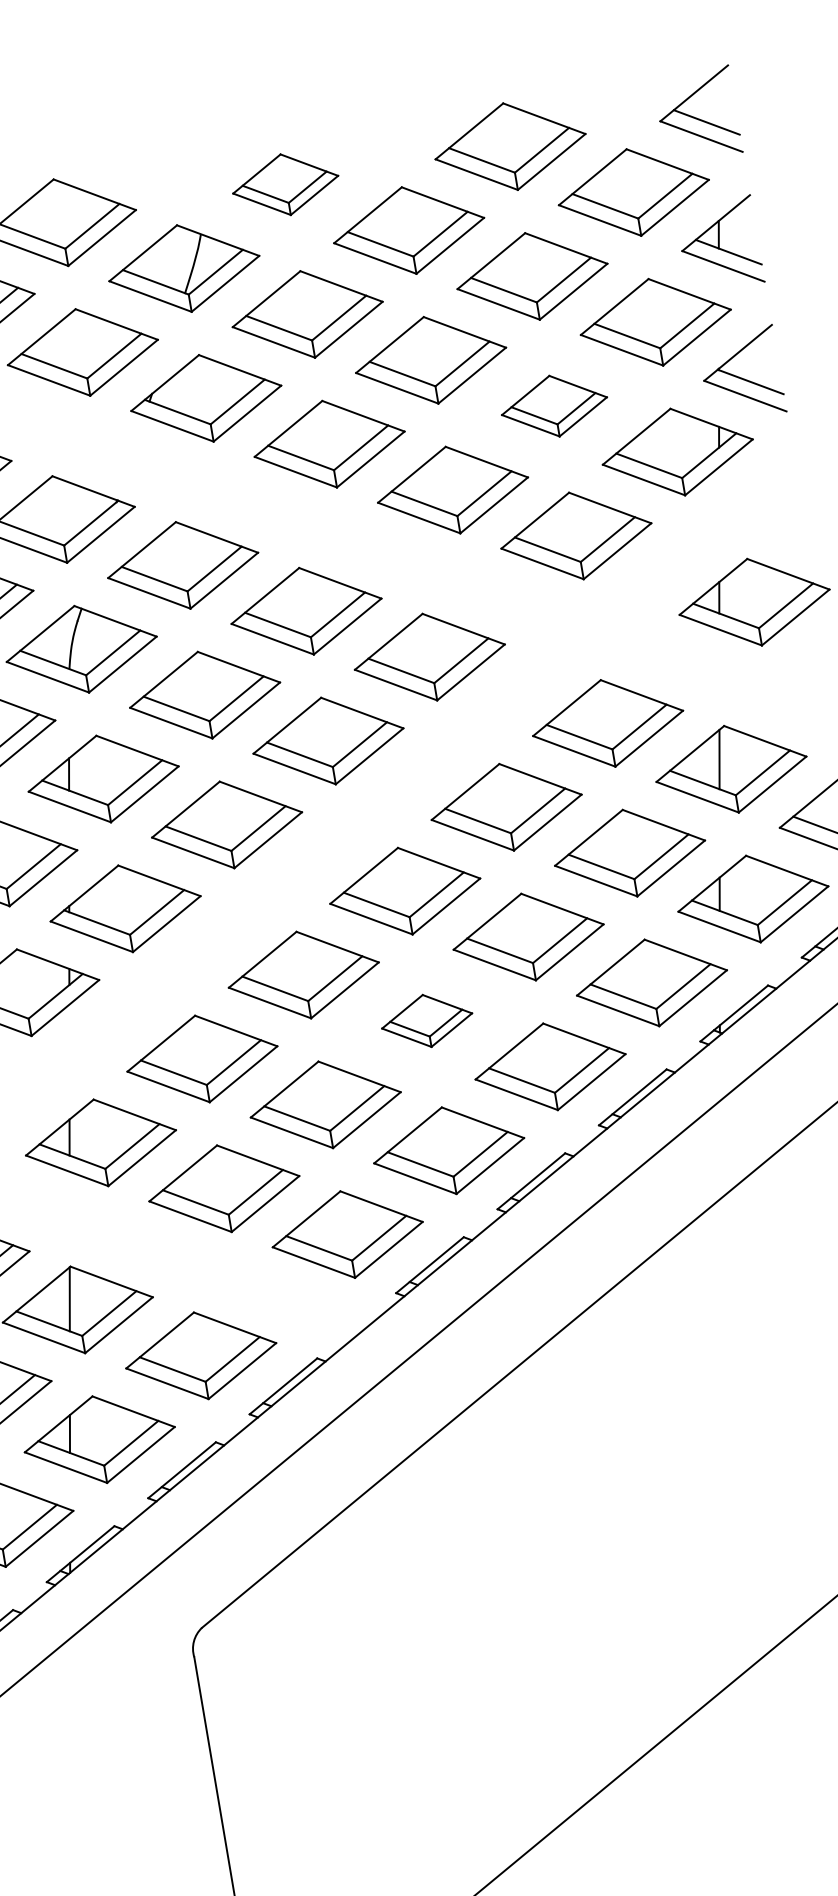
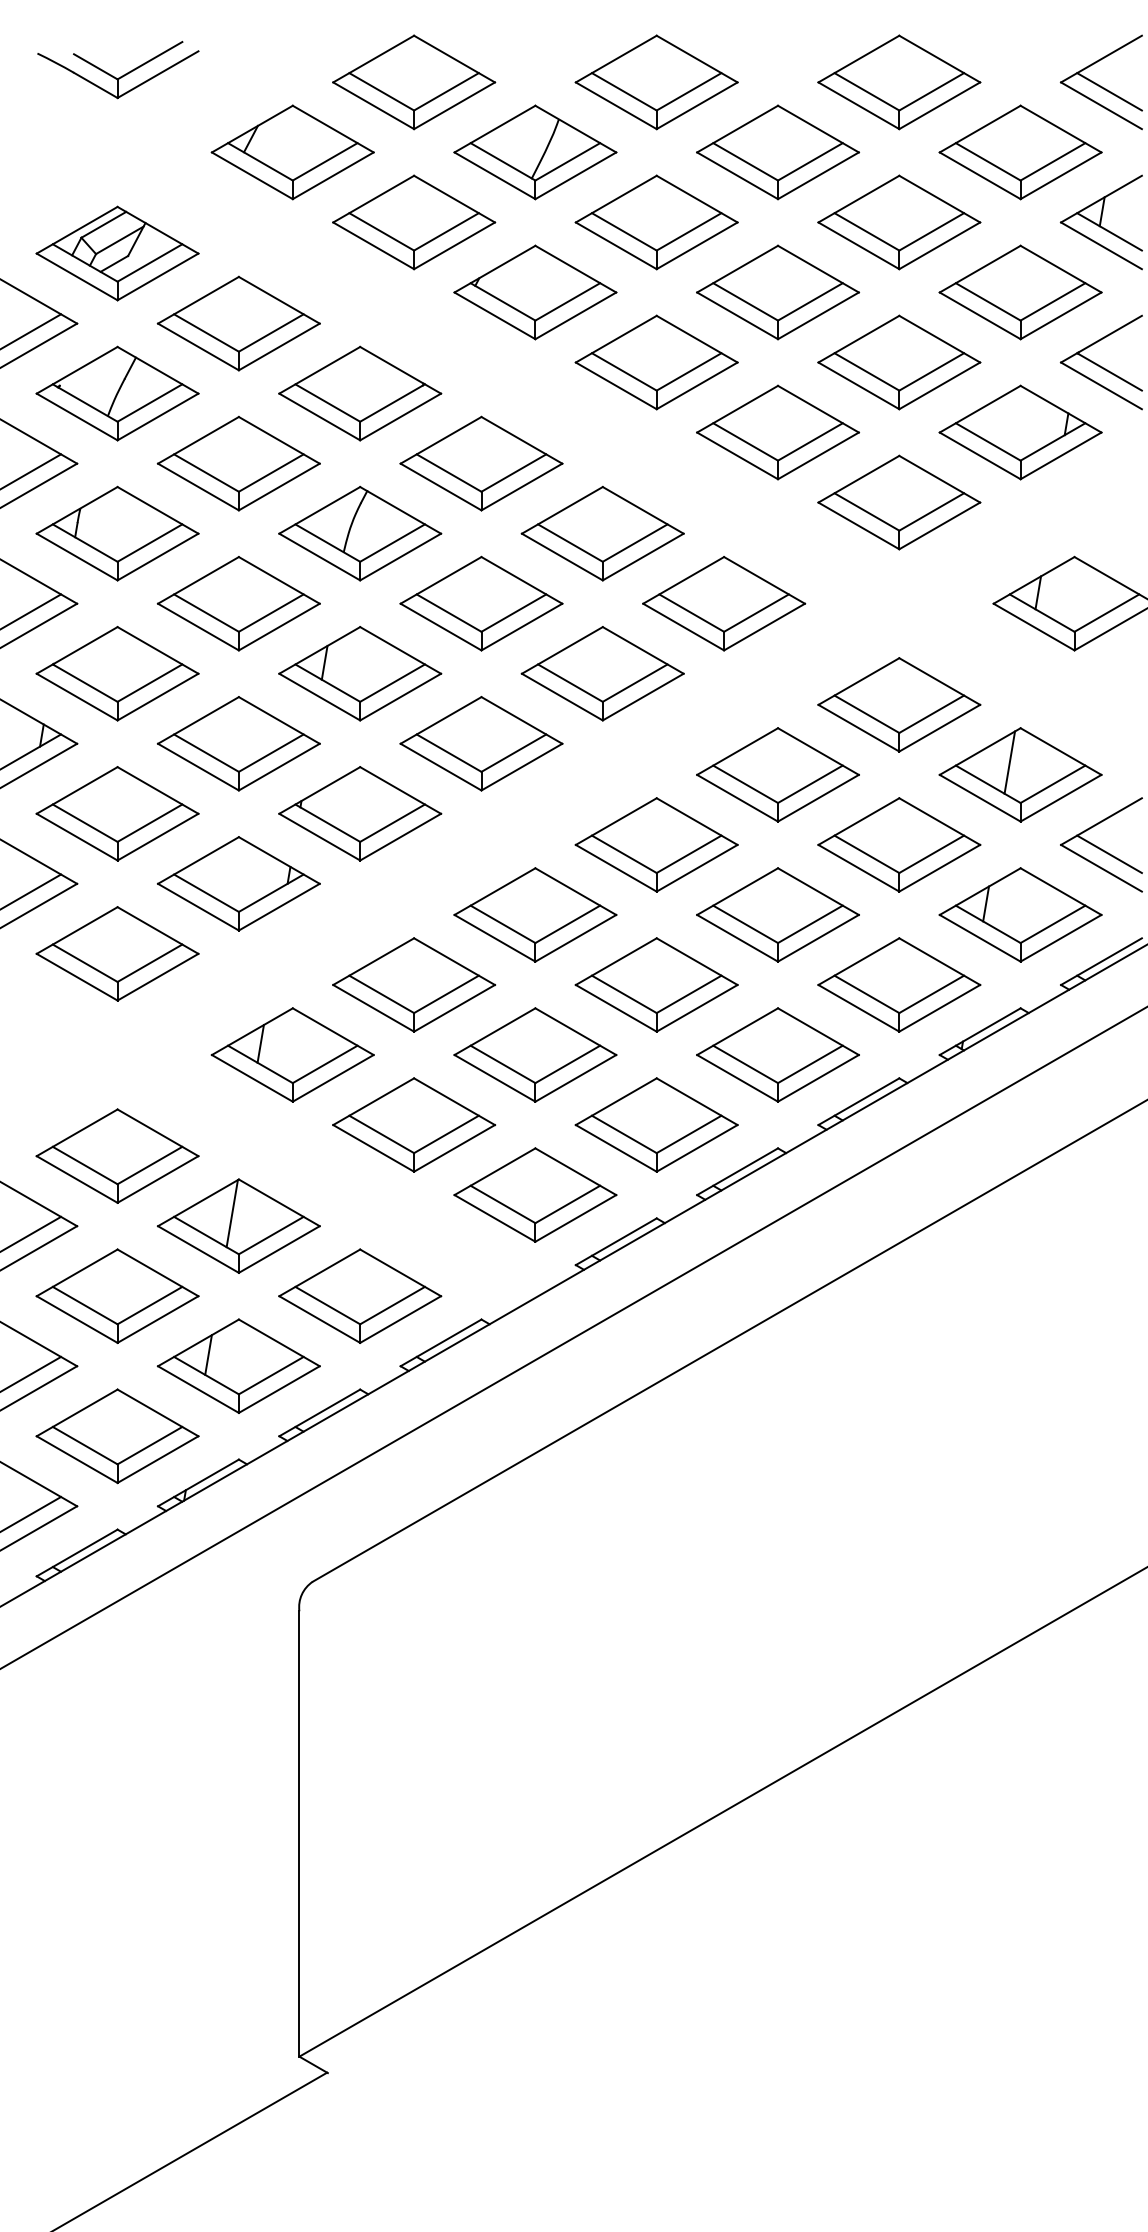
part: (285, 184) -> (656, 82), size x1.43
part: (554, 406) -> (899, 362), size x1.43
part: (426, 1020) -> (656, 984), size x1.67

